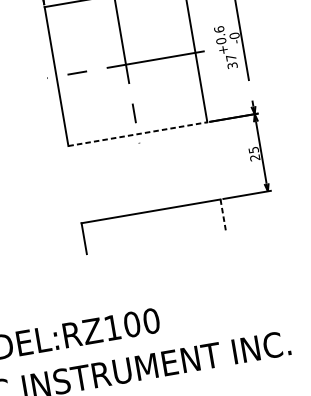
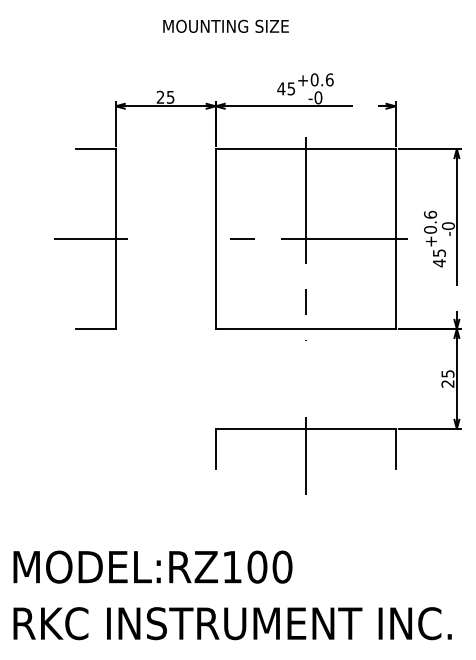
text: (231, 62) -> (438, 258), 37 -> 45
line: (137, 133) -> (305, 328), dashed -> solid
line: (223, 214) -> (395, 448), dashed -> solid
line: (154, 231) -> (305, 455), added

